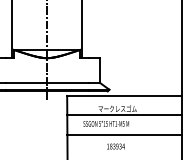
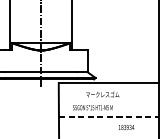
line: (124, 115) -> (108, 100), removed
line: (125, 134) -> (109, 116), solid -> dashed
text: (115, 146) -> (126, 127), moved

